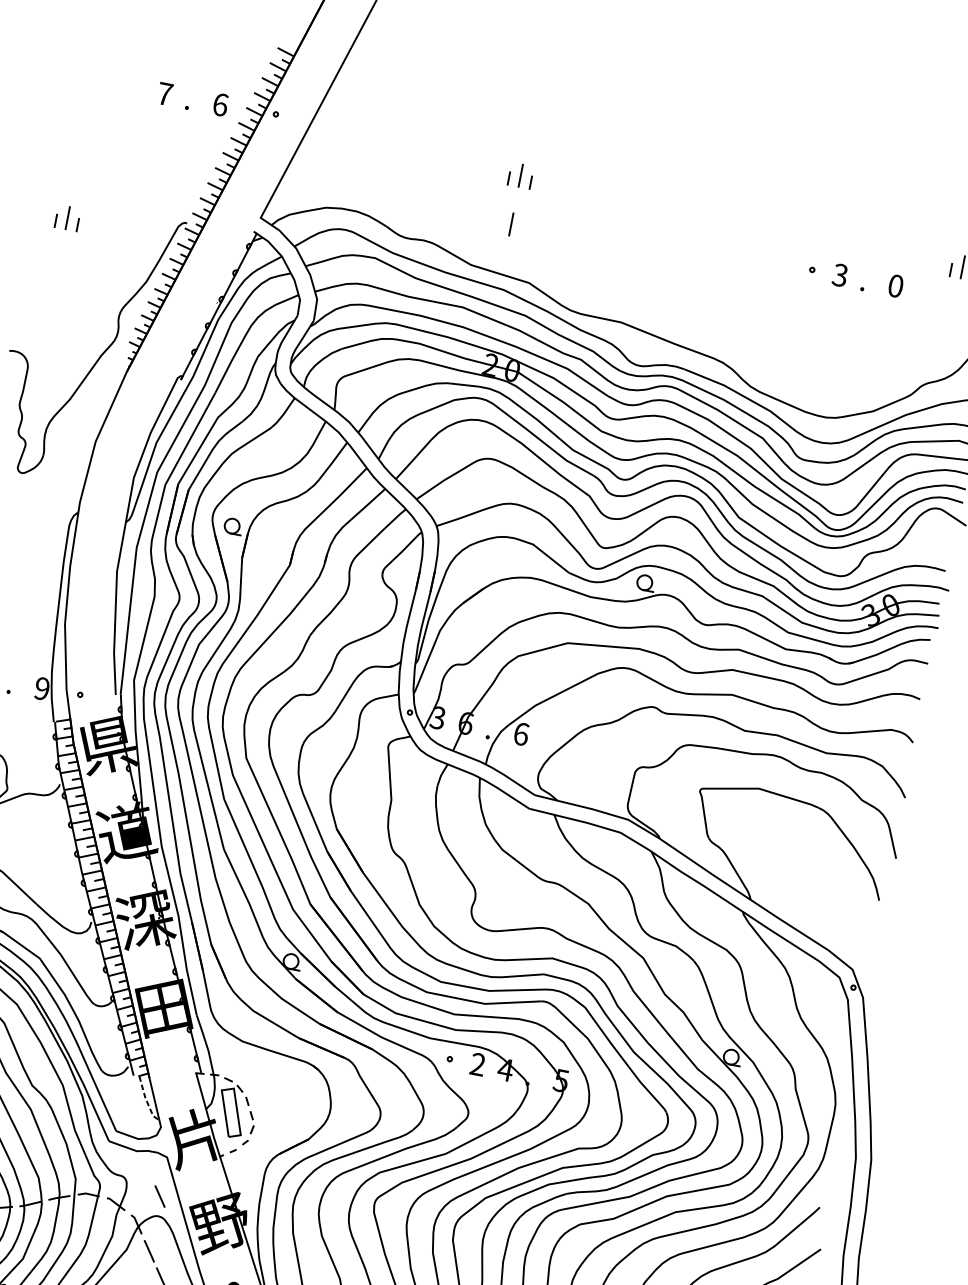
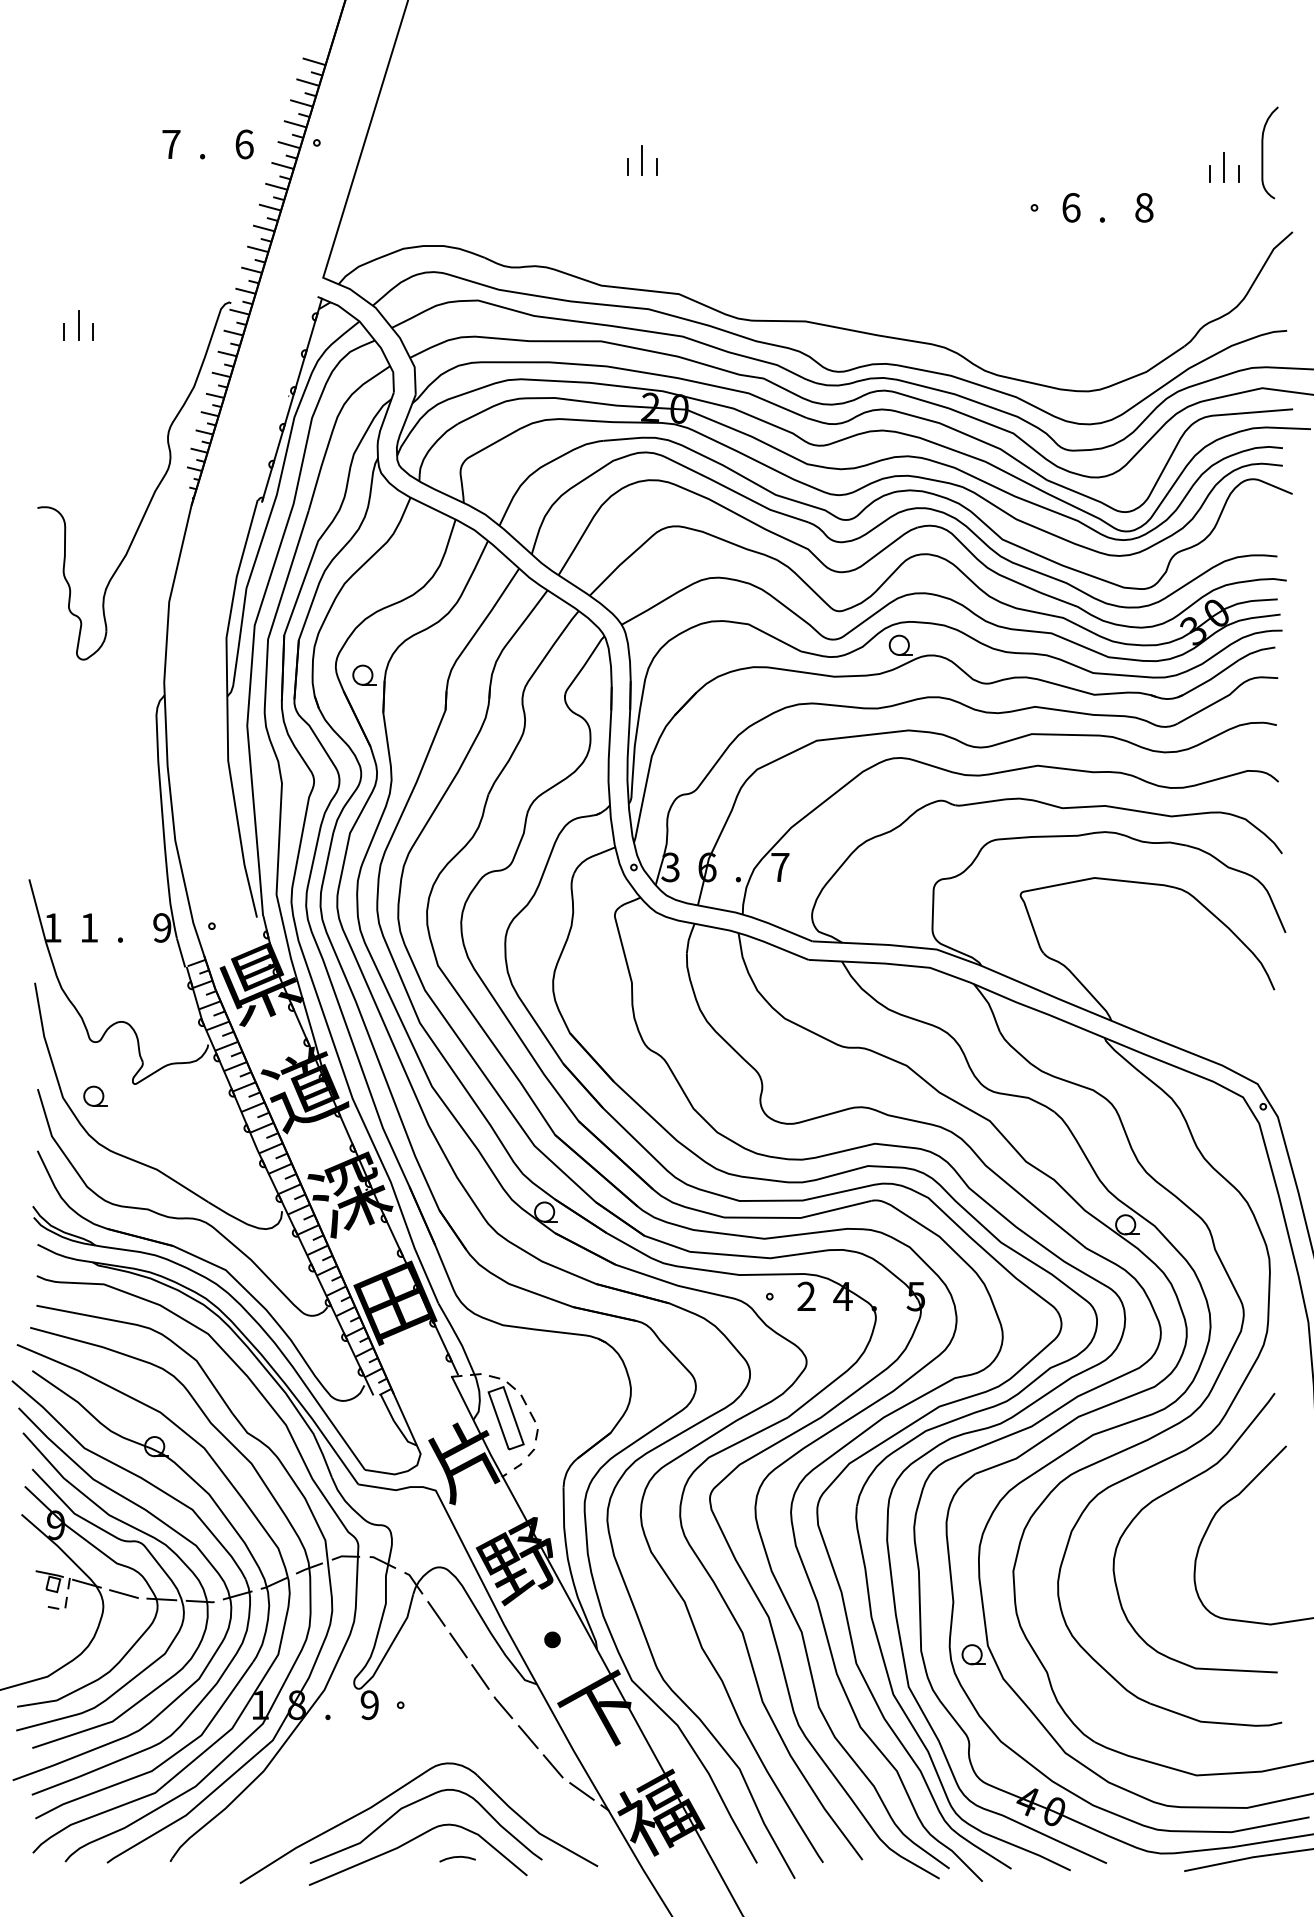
line: (510, 224) -> (641, 224), removed
text: (839, 274) -> (1070, 207), 3 -> 6
text: (896, 285) -> (1144, 207), 0 -> 8
text: (521, 734) -> (780, 867), 6 -> 7
line: (146, 1101) -> (395, 1424), dashed -> solid
line: (160, 1196) -> (436, 1541), removed

